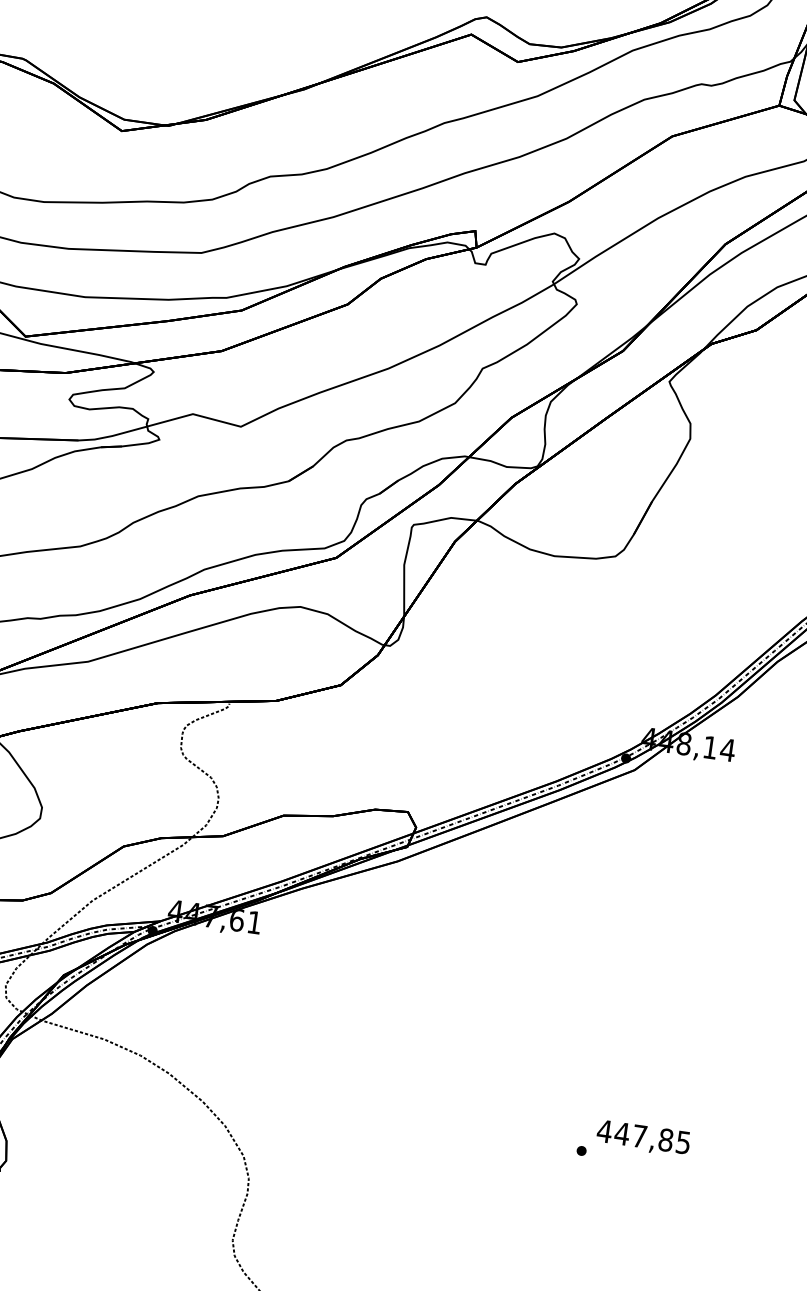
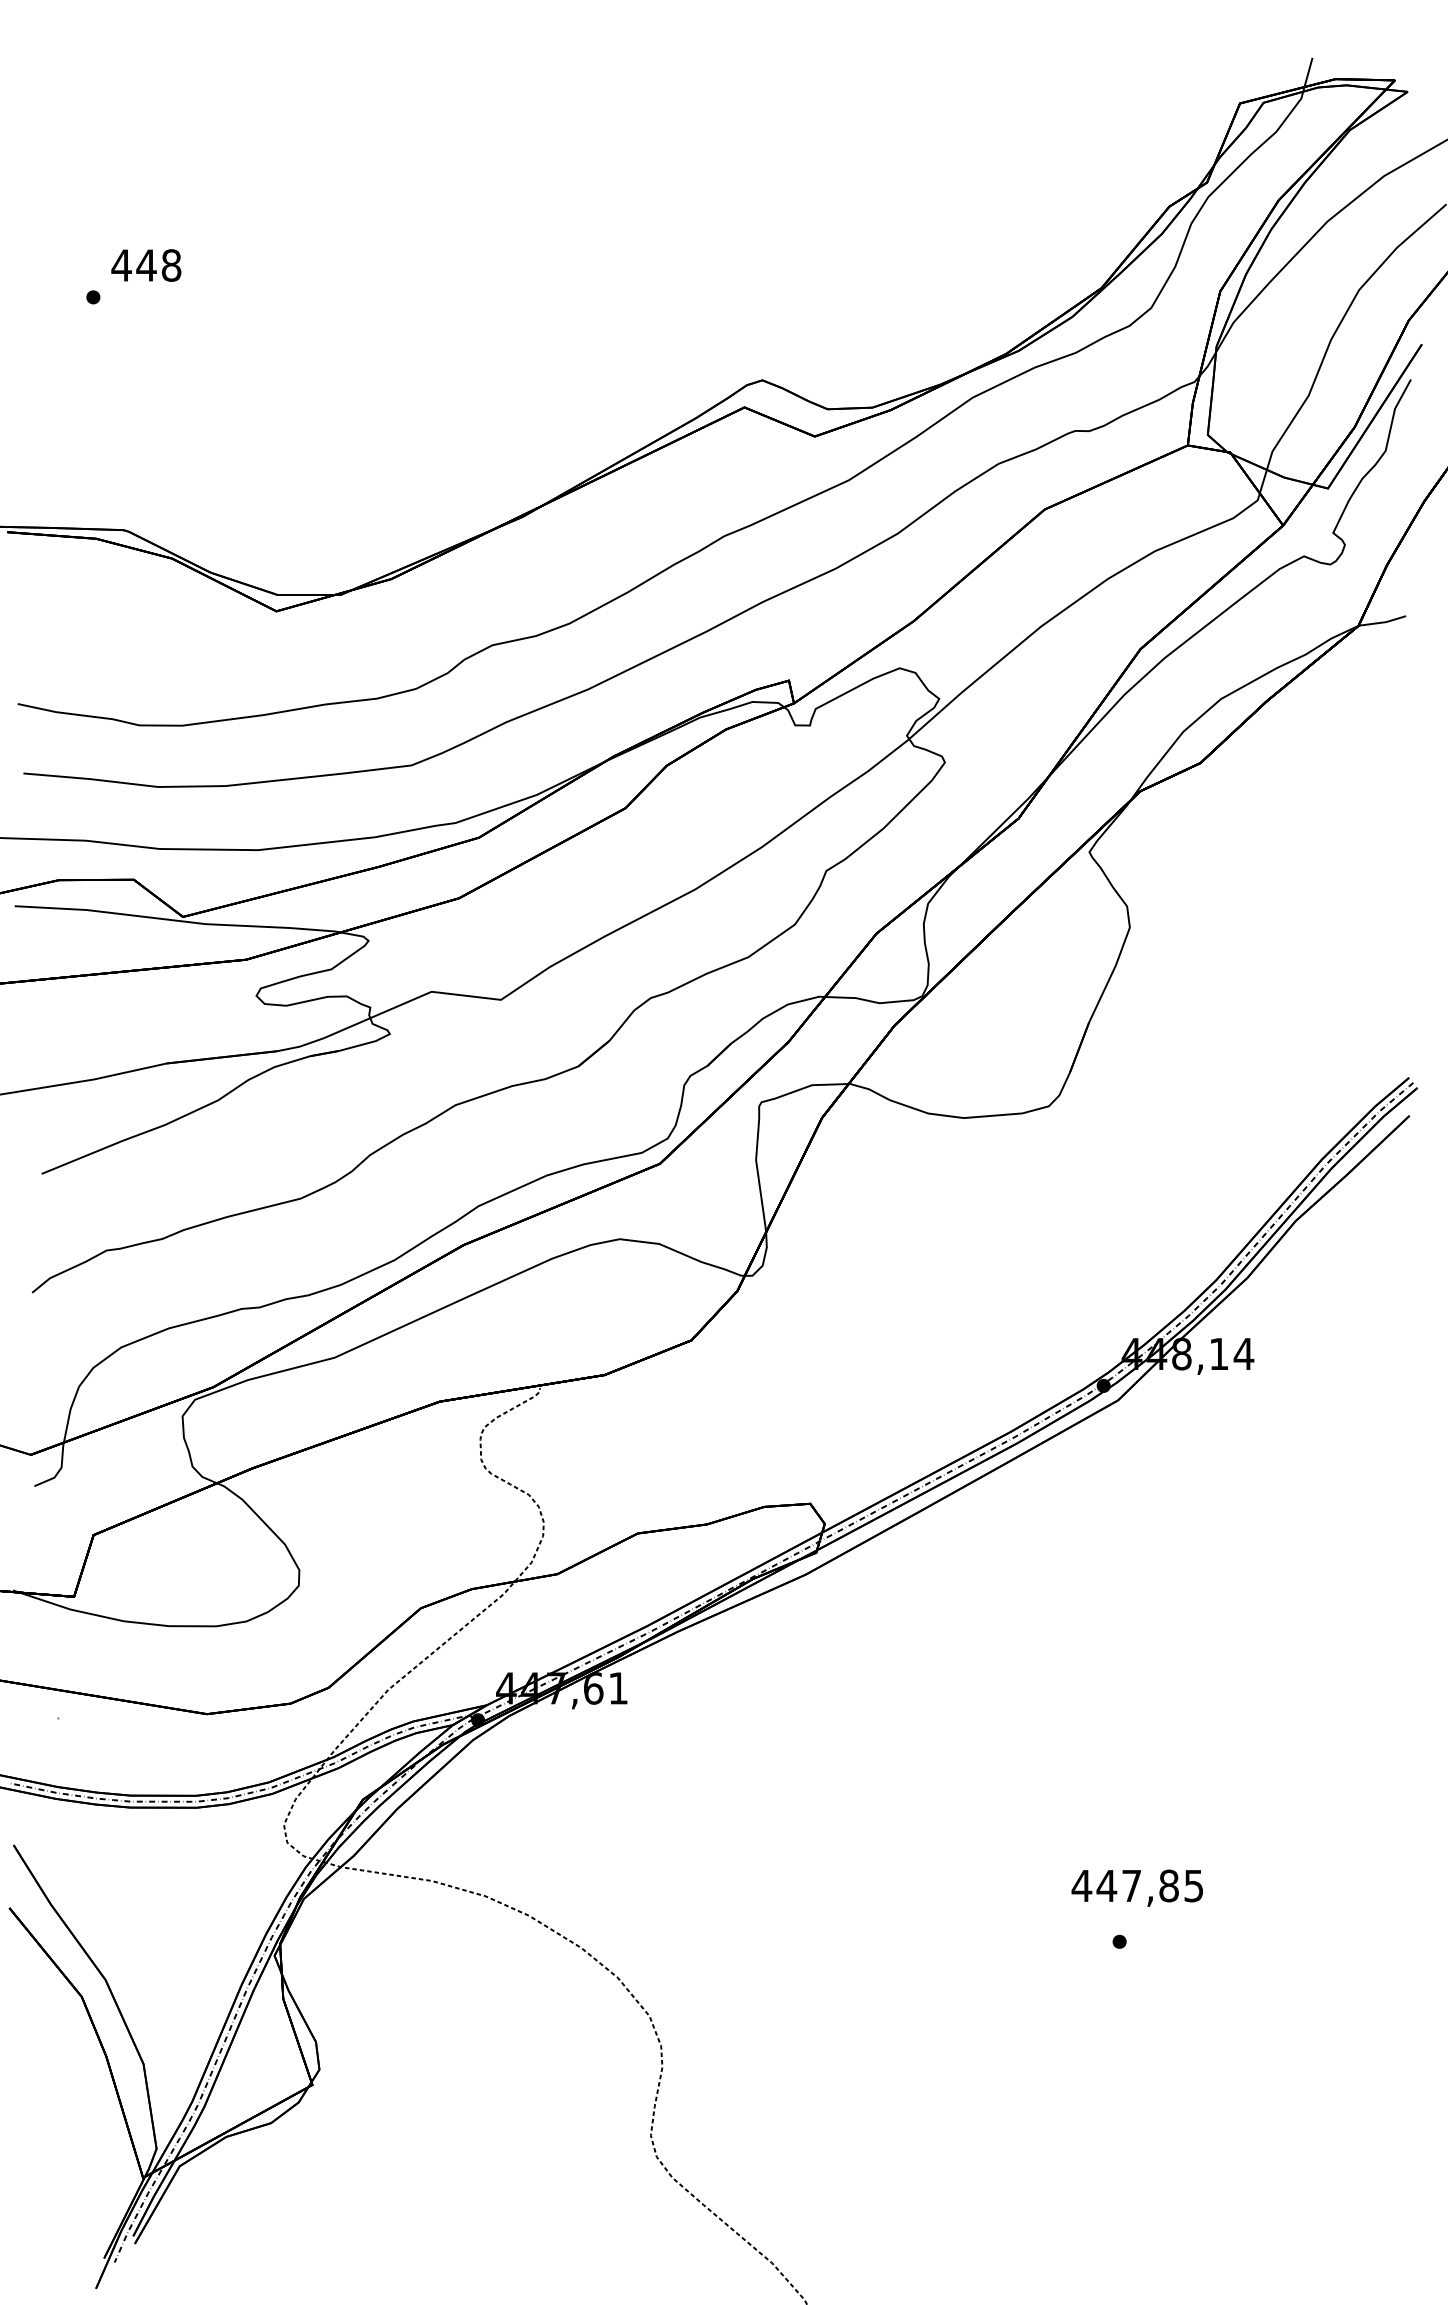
text: (642, 1137) -> (1136, 1887), moved

